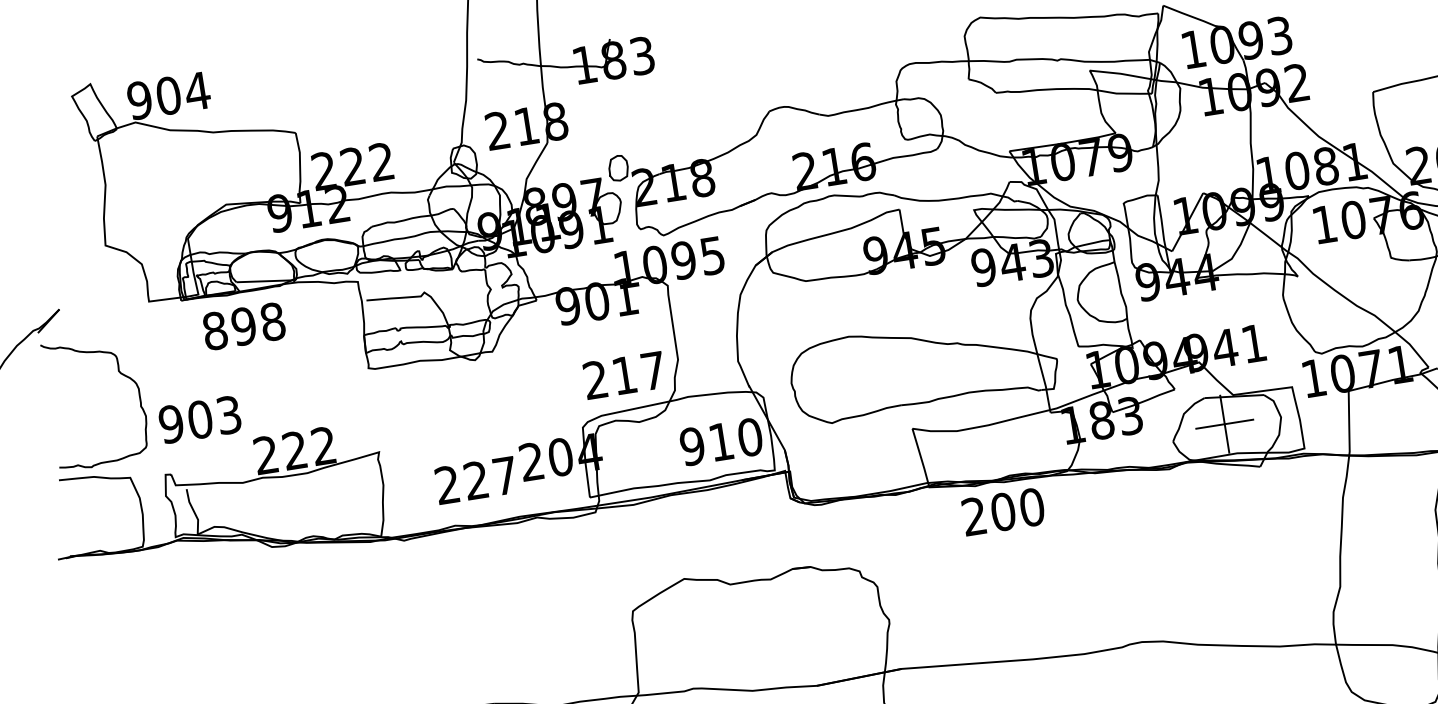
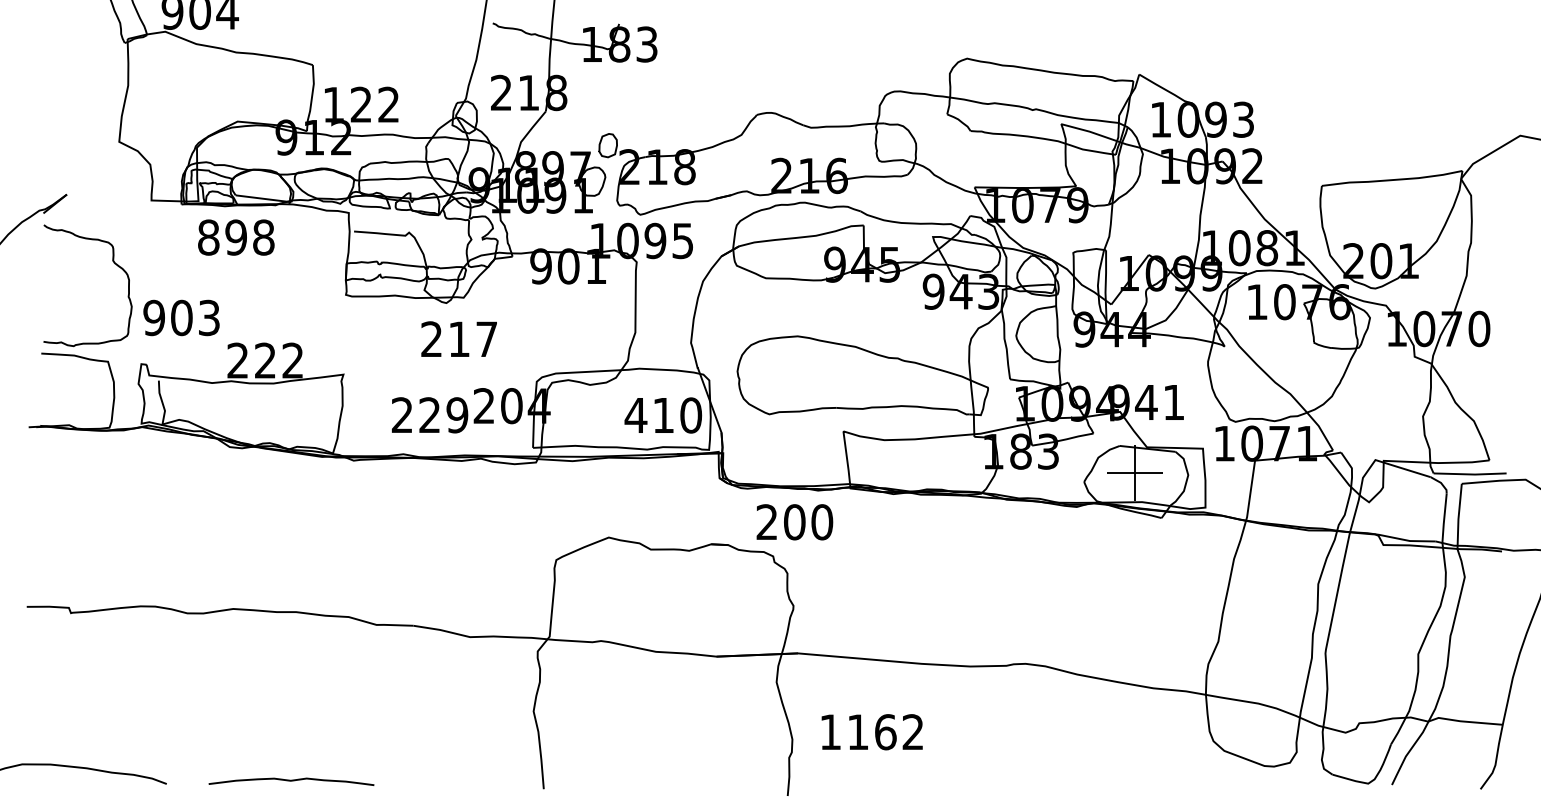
text: (323, 170) -> (333, 104), 222 -> 122
text: (623, 374) -> (458, 338), moved
text: (691, 446) -> (635, 415), 910 -> 410
text: (505, 476) -> (457, 415), 227 -> 229
text: (1003, 512) -> (794, 522), moved

